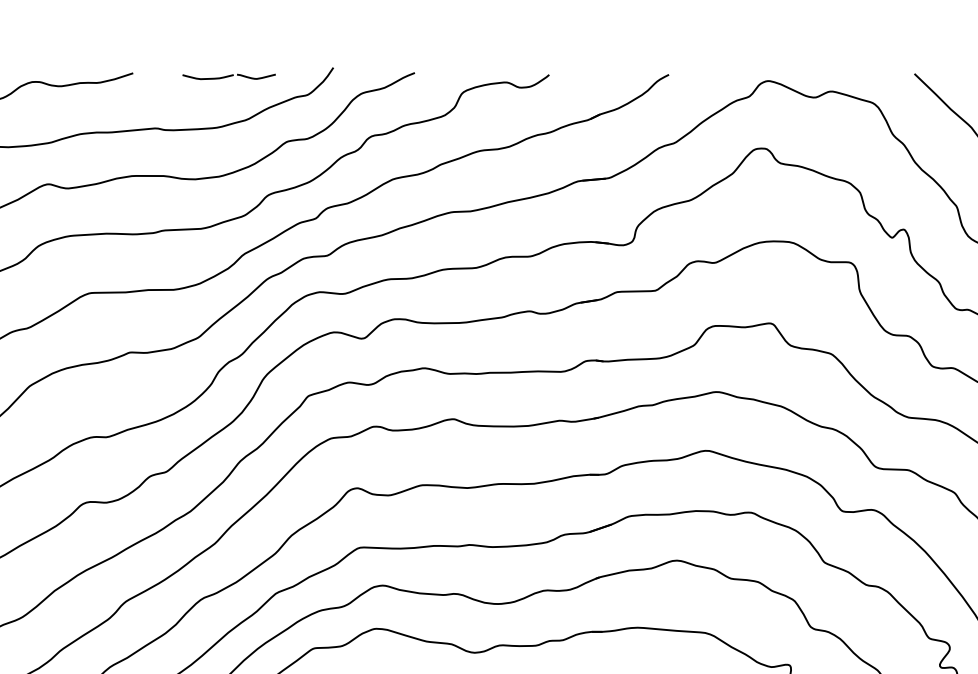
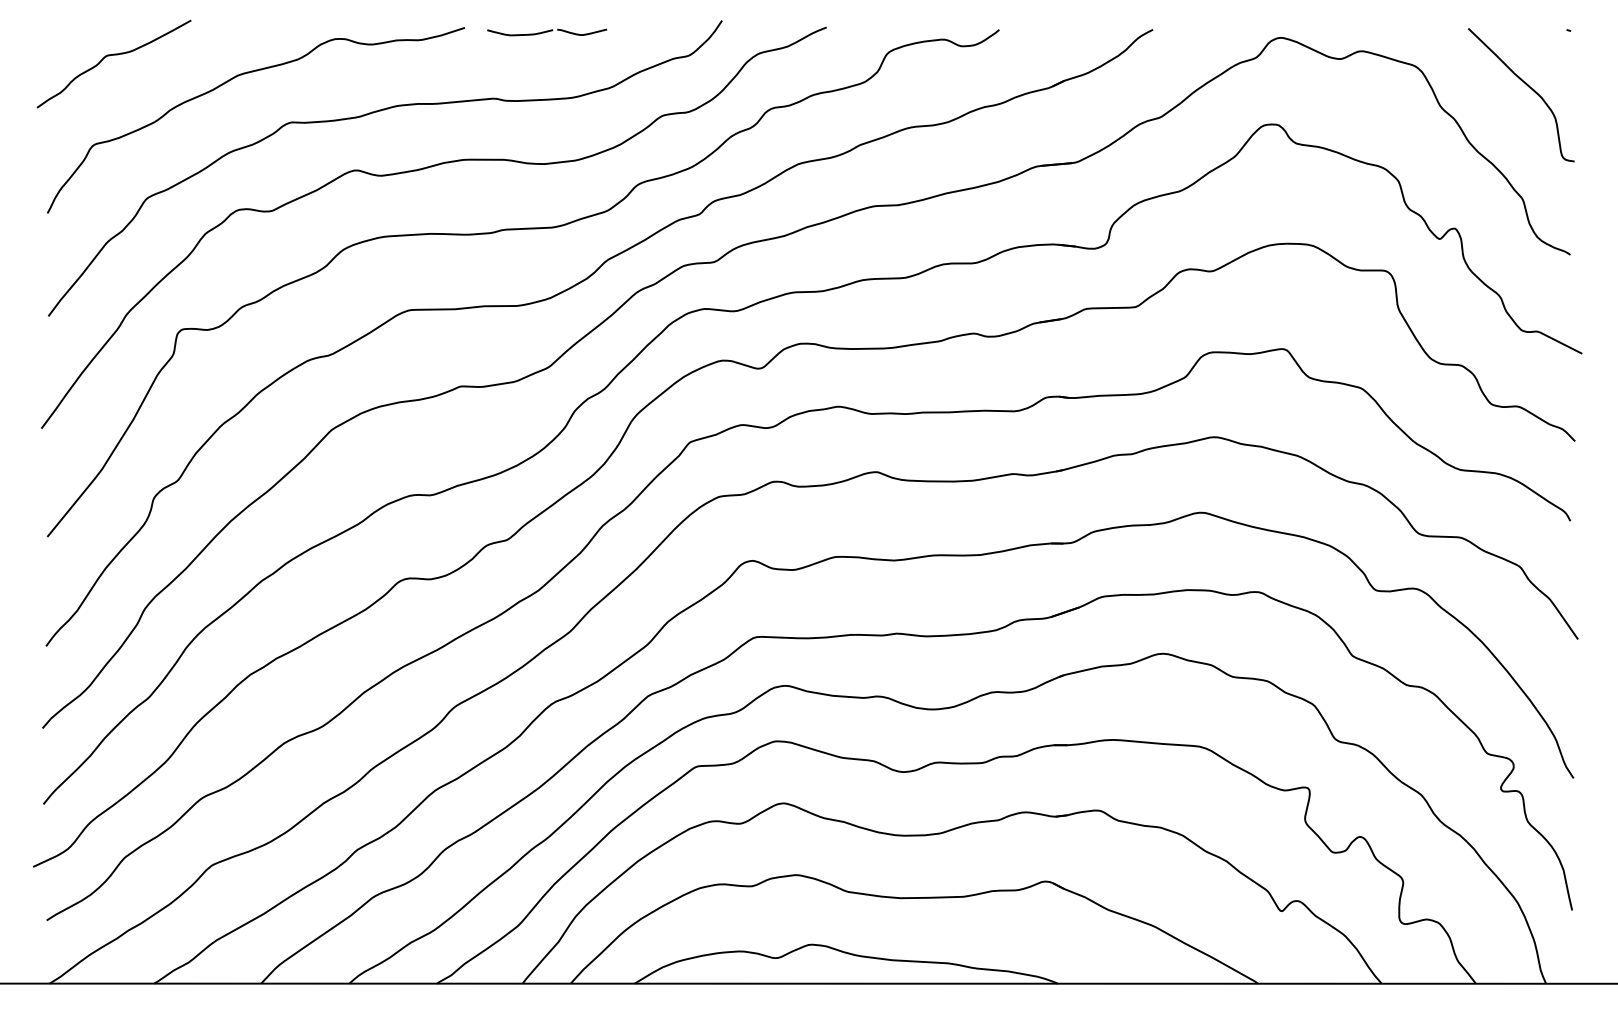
part: (229, 76) -> (547, 32), moved

